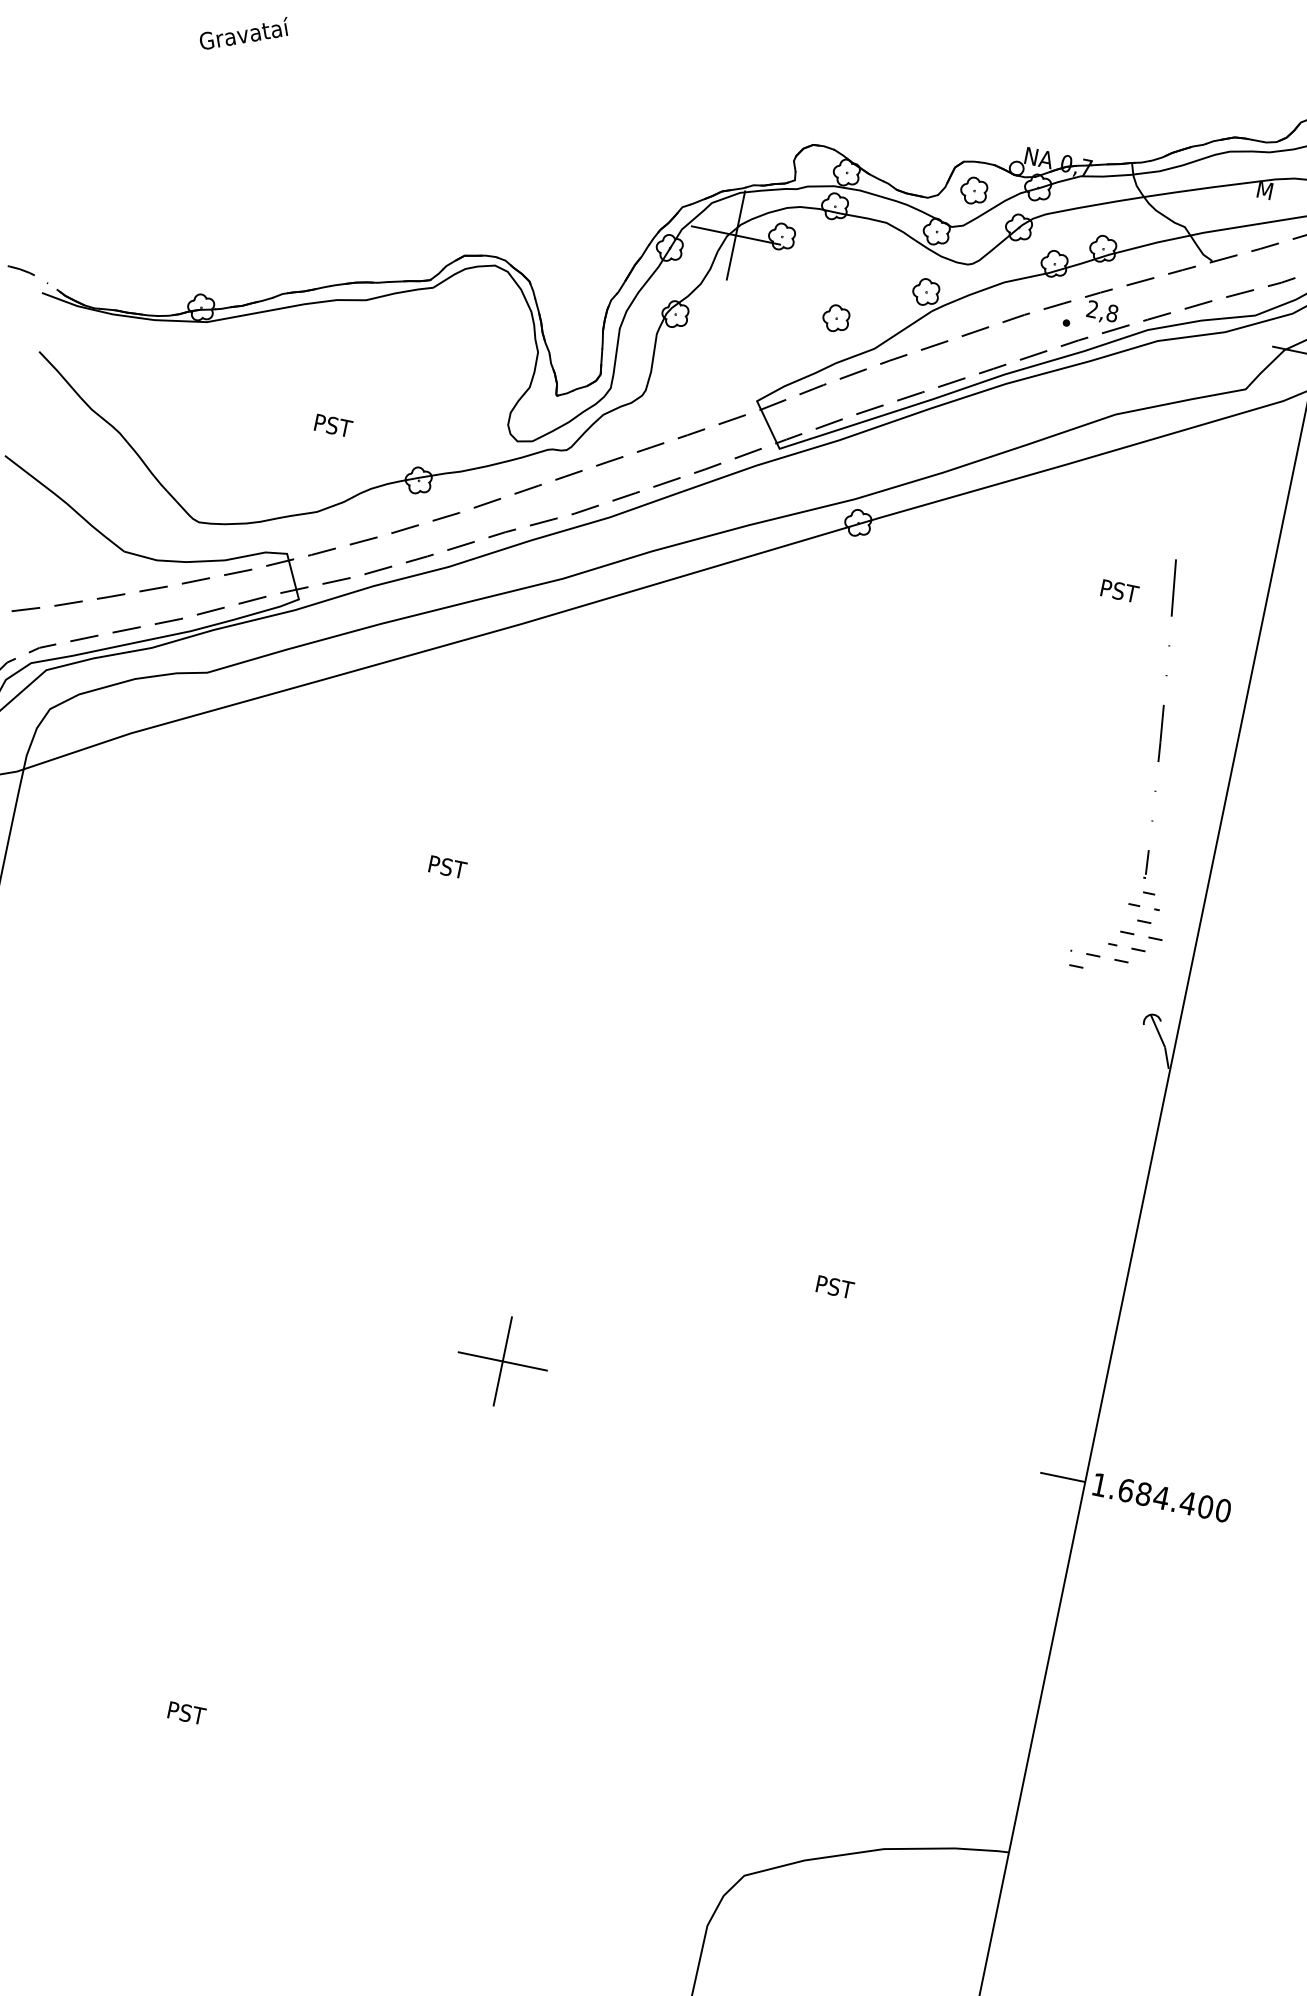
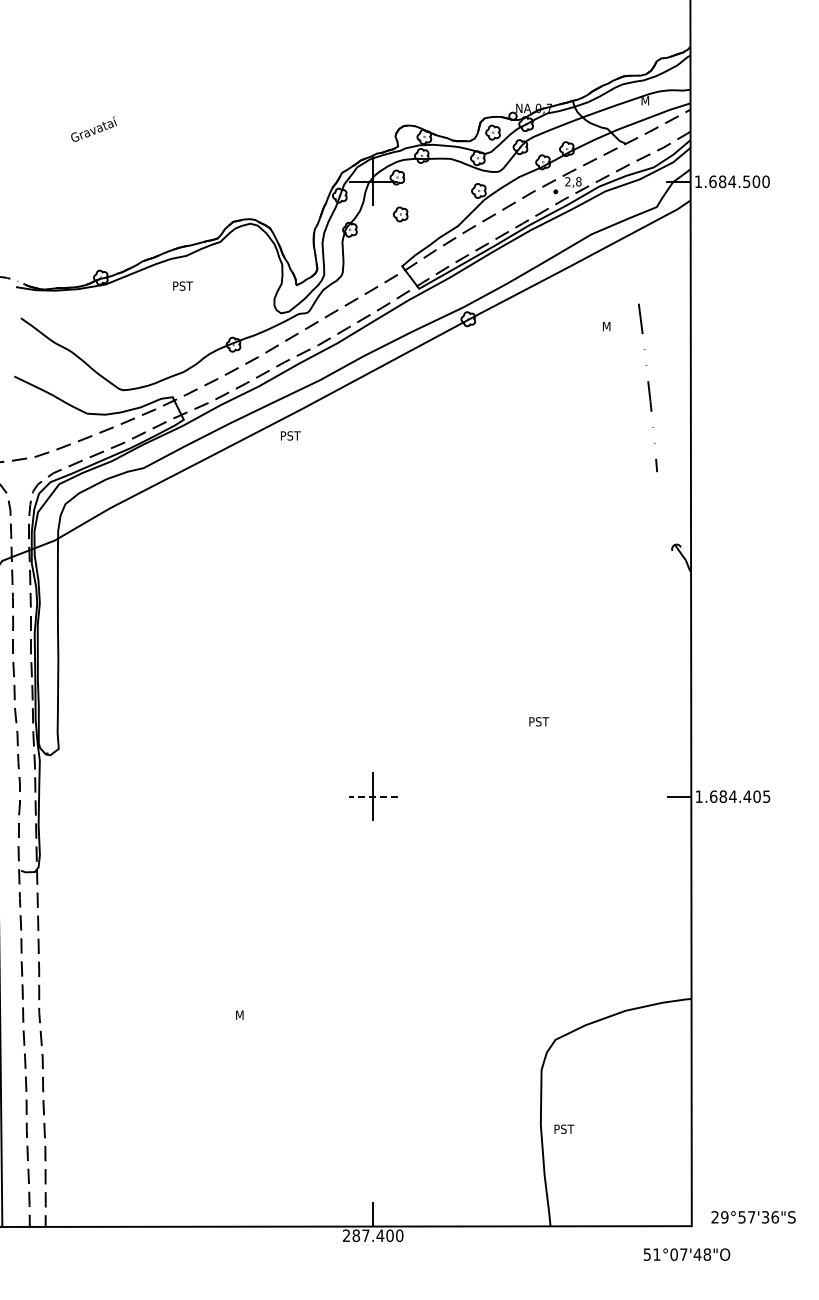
part: (835, 318) -> (400, 214), moved
text: (332, 424) -> (182, 285), moved
text: (1121, 591) -> (613, 326), PST -> M
text: (447, 866) -> (290, 435), moved
hatch: (1119, 923) -> (648, 500), removed
line: (503, 1361) -> (373, 796), solid -> dashed
text: (1223, 1510) -> (766, 796), 1.684.400 -> 1.684.405
text: (188, 1712) -> (246, 1014), PST -> M

